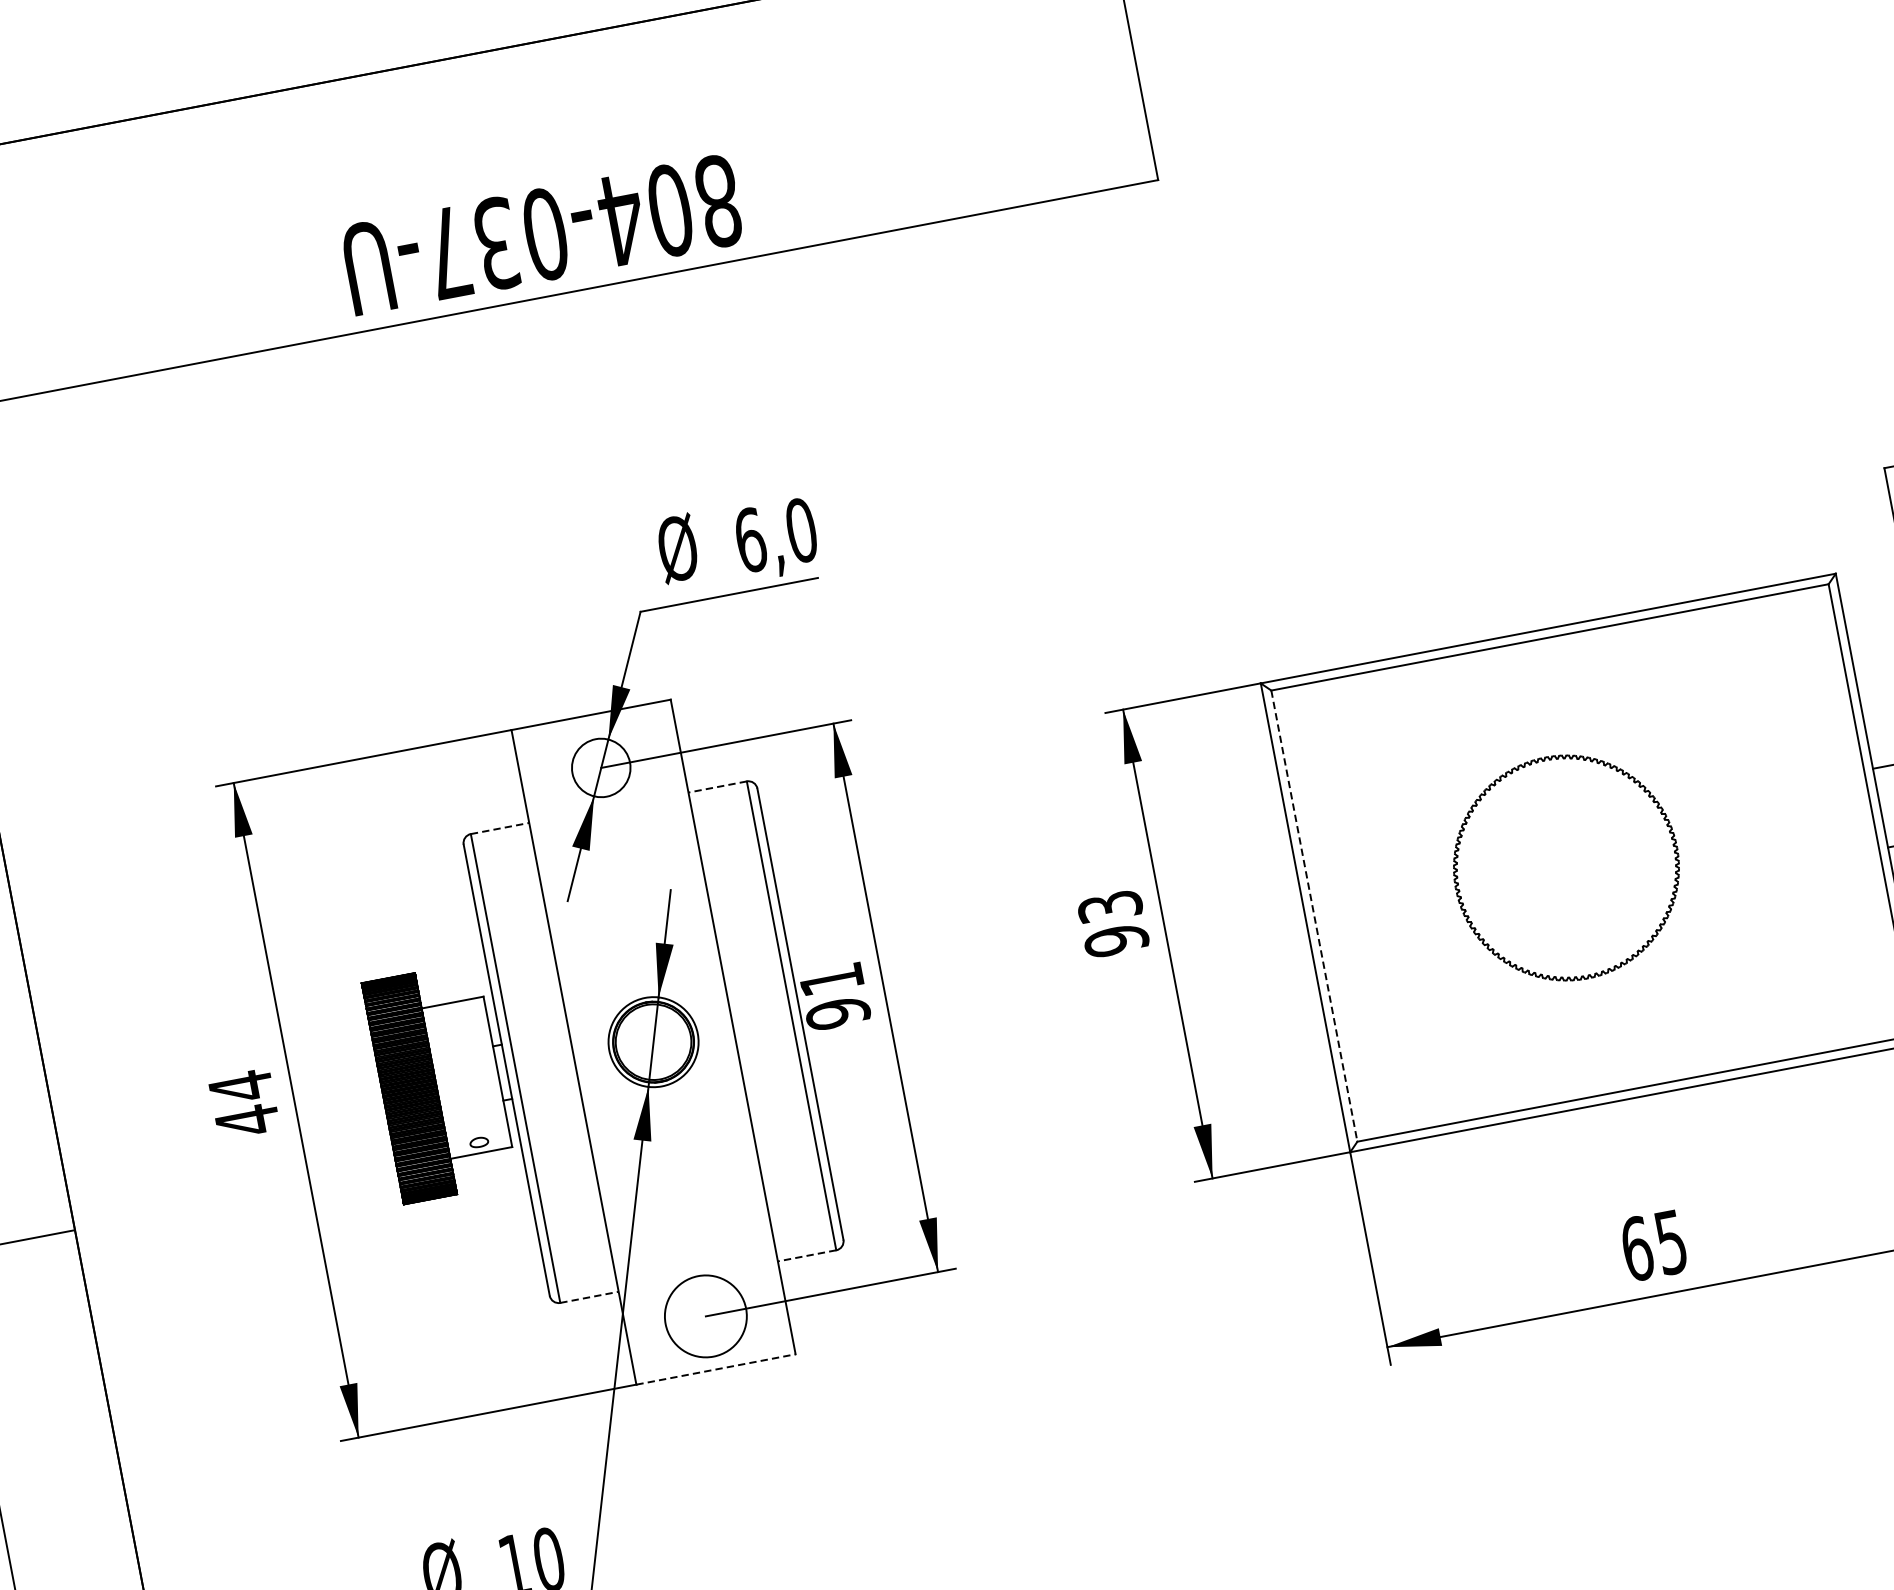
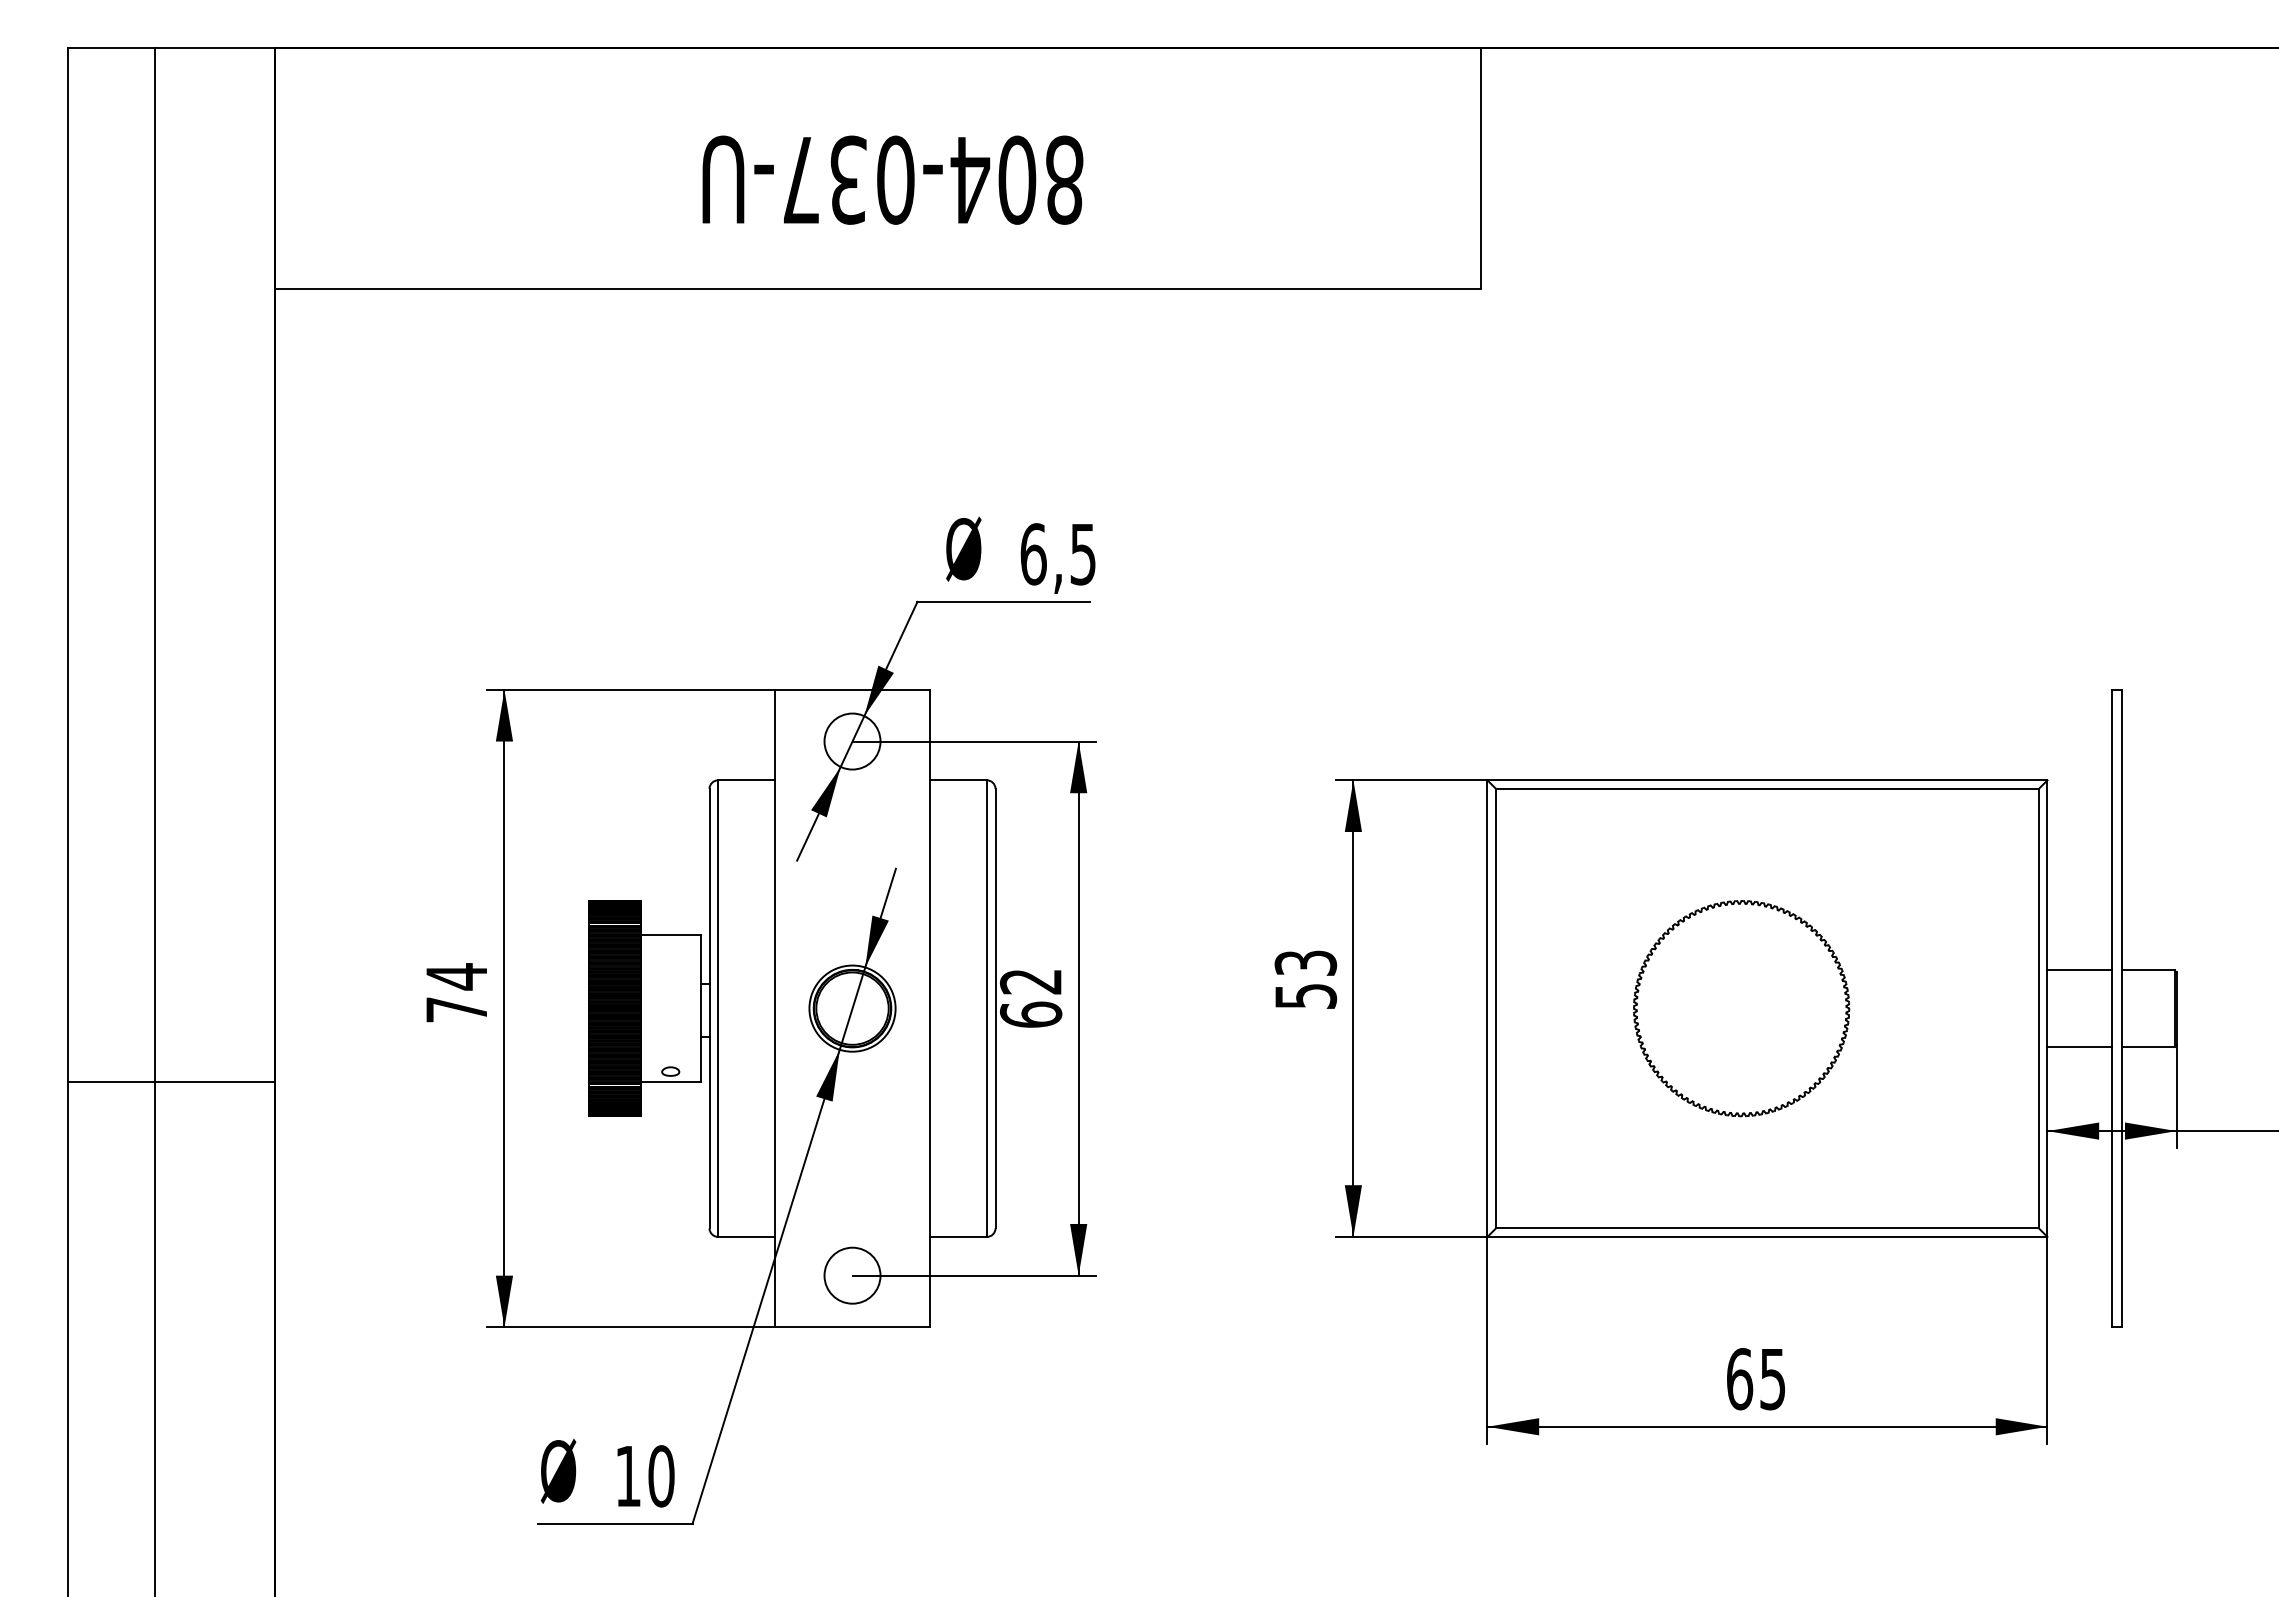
text: (542, 234) -> (892, 179), moved
text: (801, 530) -> (1083, 554), 6,0 -> 6,5
line: (716, 787) -> (957, 780), dashed -> solid
line: (501, 828) -> (747, 780), dashed -> solid
line: (1314, 915) -> (1496, 1008), dashed -> solid
text: (1116, 941) -> (1305, 996), 93 -> 53
text: (834, 997) -> (1030, 999), 91 -> 62
text: (247, 1120) -> (456, 1009), 44 -> 74
line: (805, 1255) -> (957, 1236), dashed -> solid
line: (590, 1296) -> (747, 1236), dashed -> solid
circle: (705, 1316) -> (852, 1275), size x0.71
line: (716, 1369) -> (852, 1327), dashed -> solid

